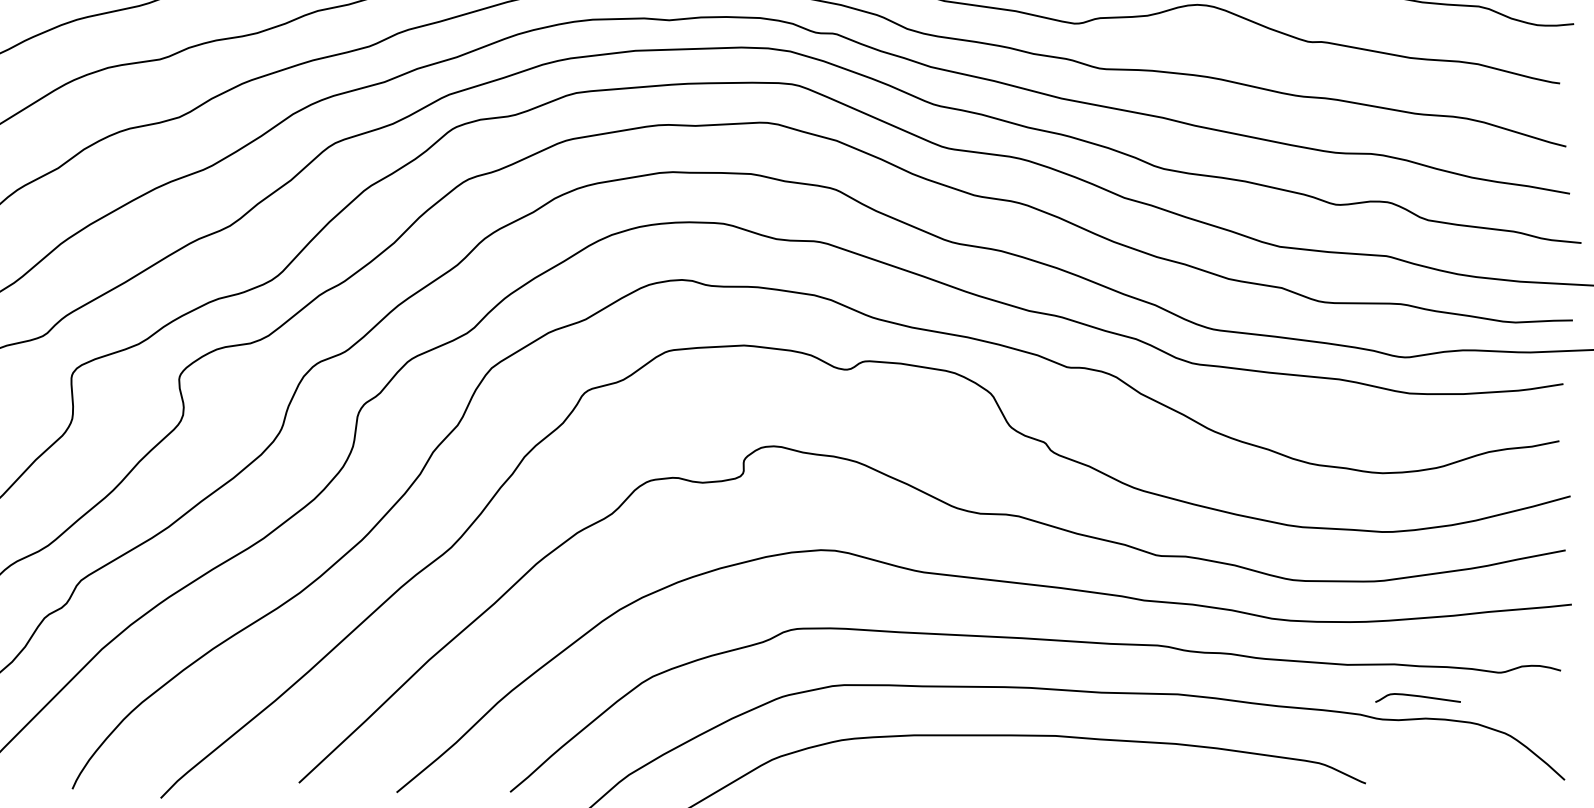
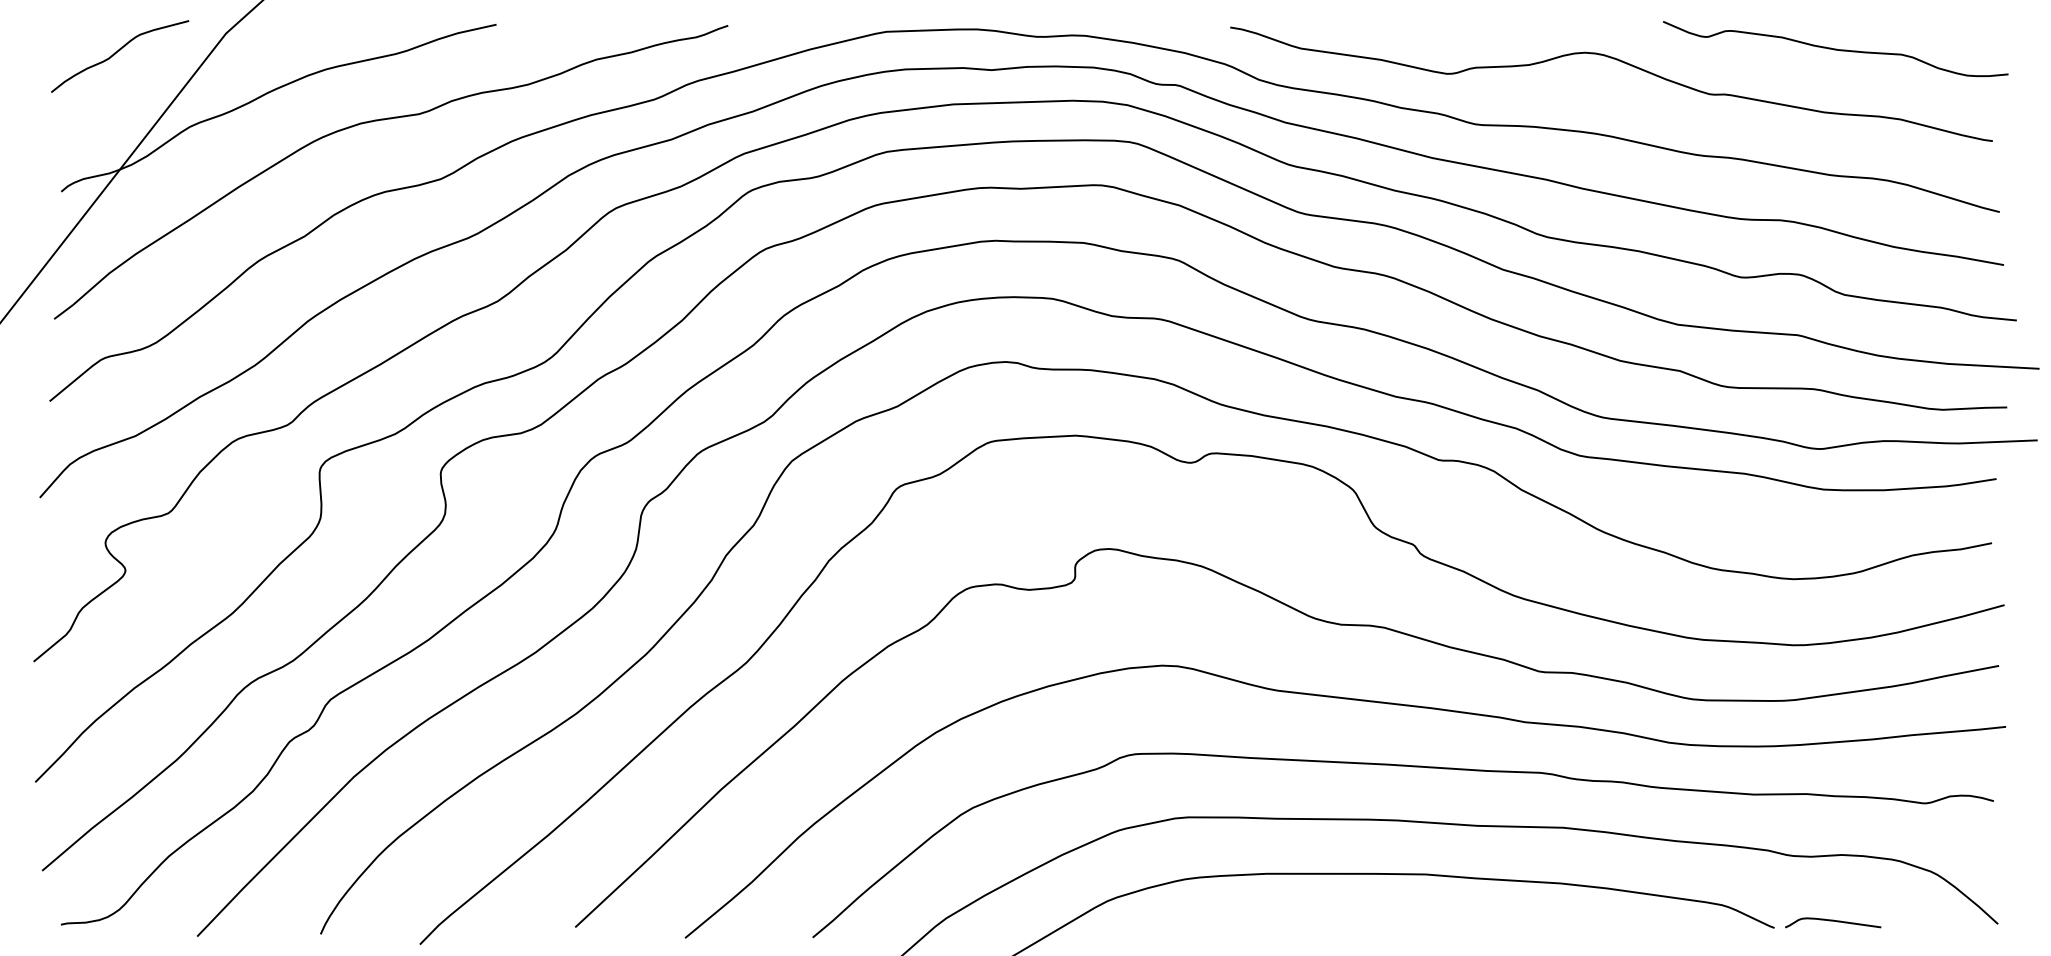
curve: (1418, 696) -> (1833, 921), moved

